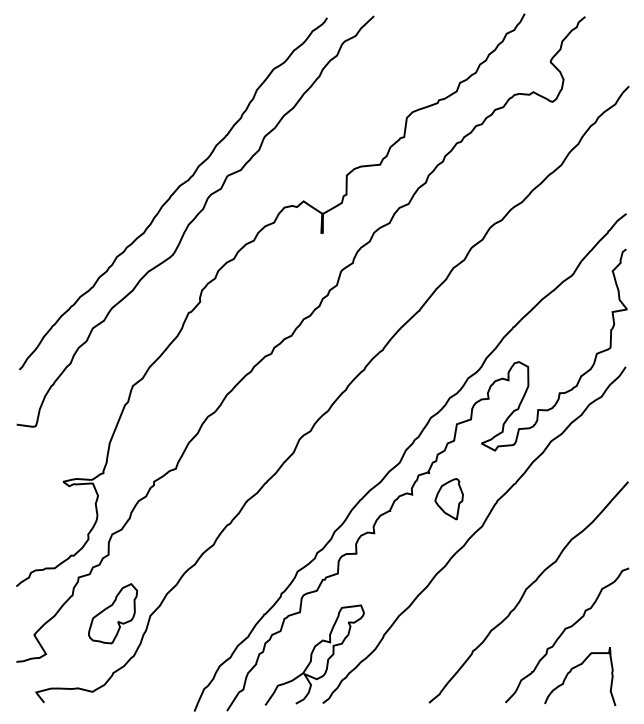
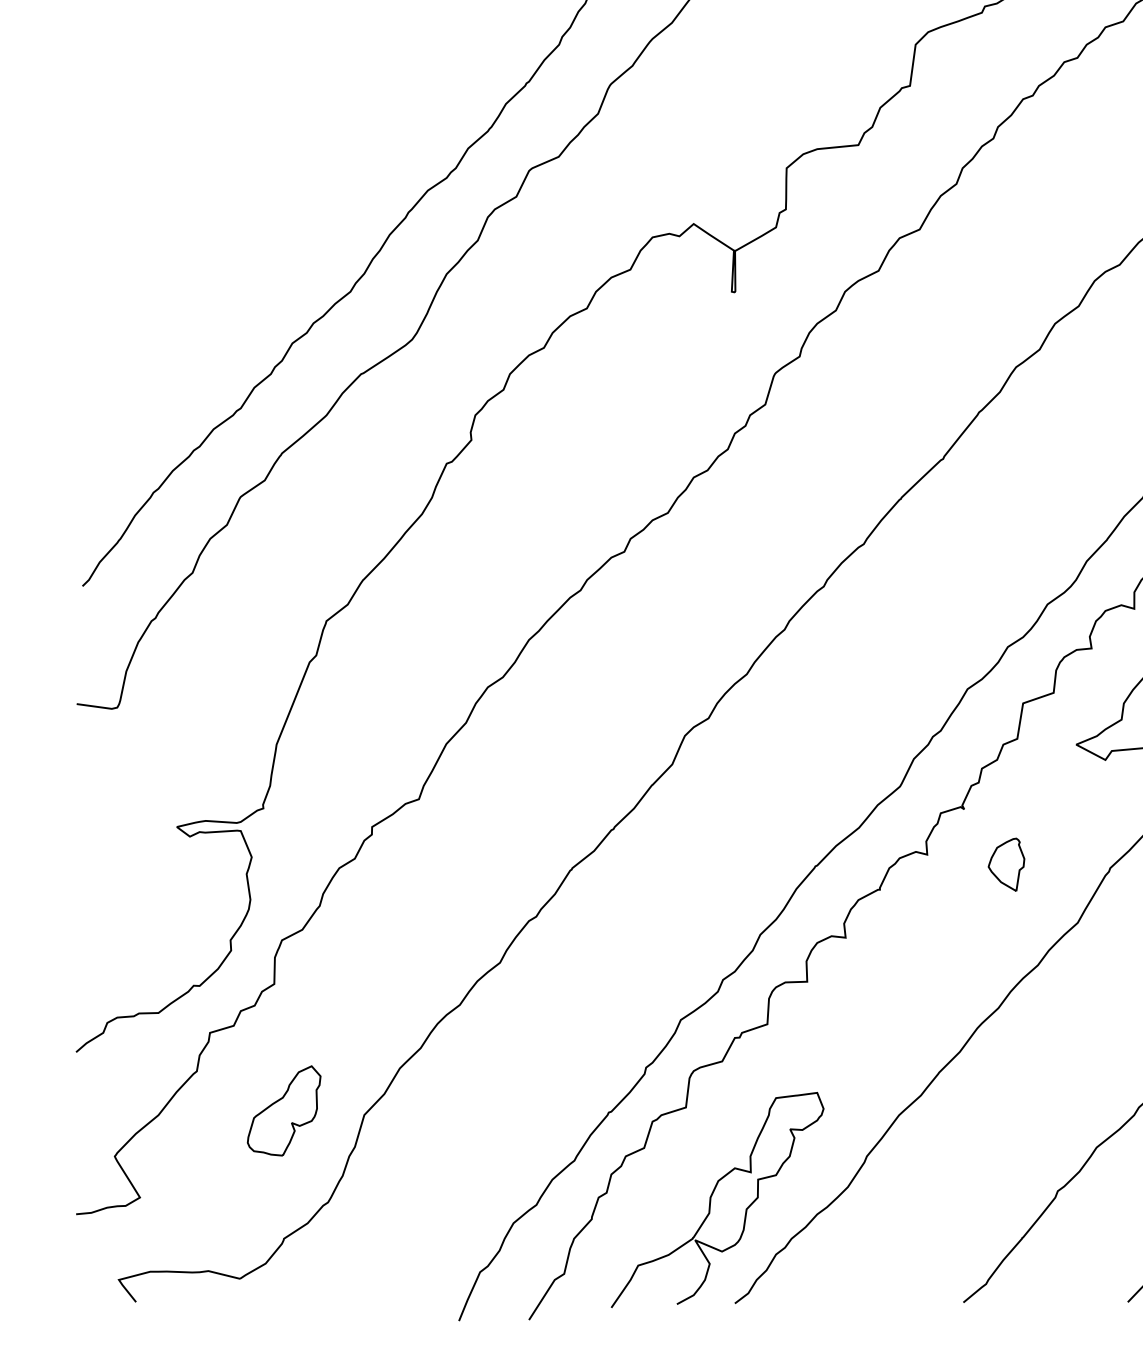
part: (448, 499) -> (1005, 865), size x0.6
part: (113, 613) -> (284, 1110), size x0.7

